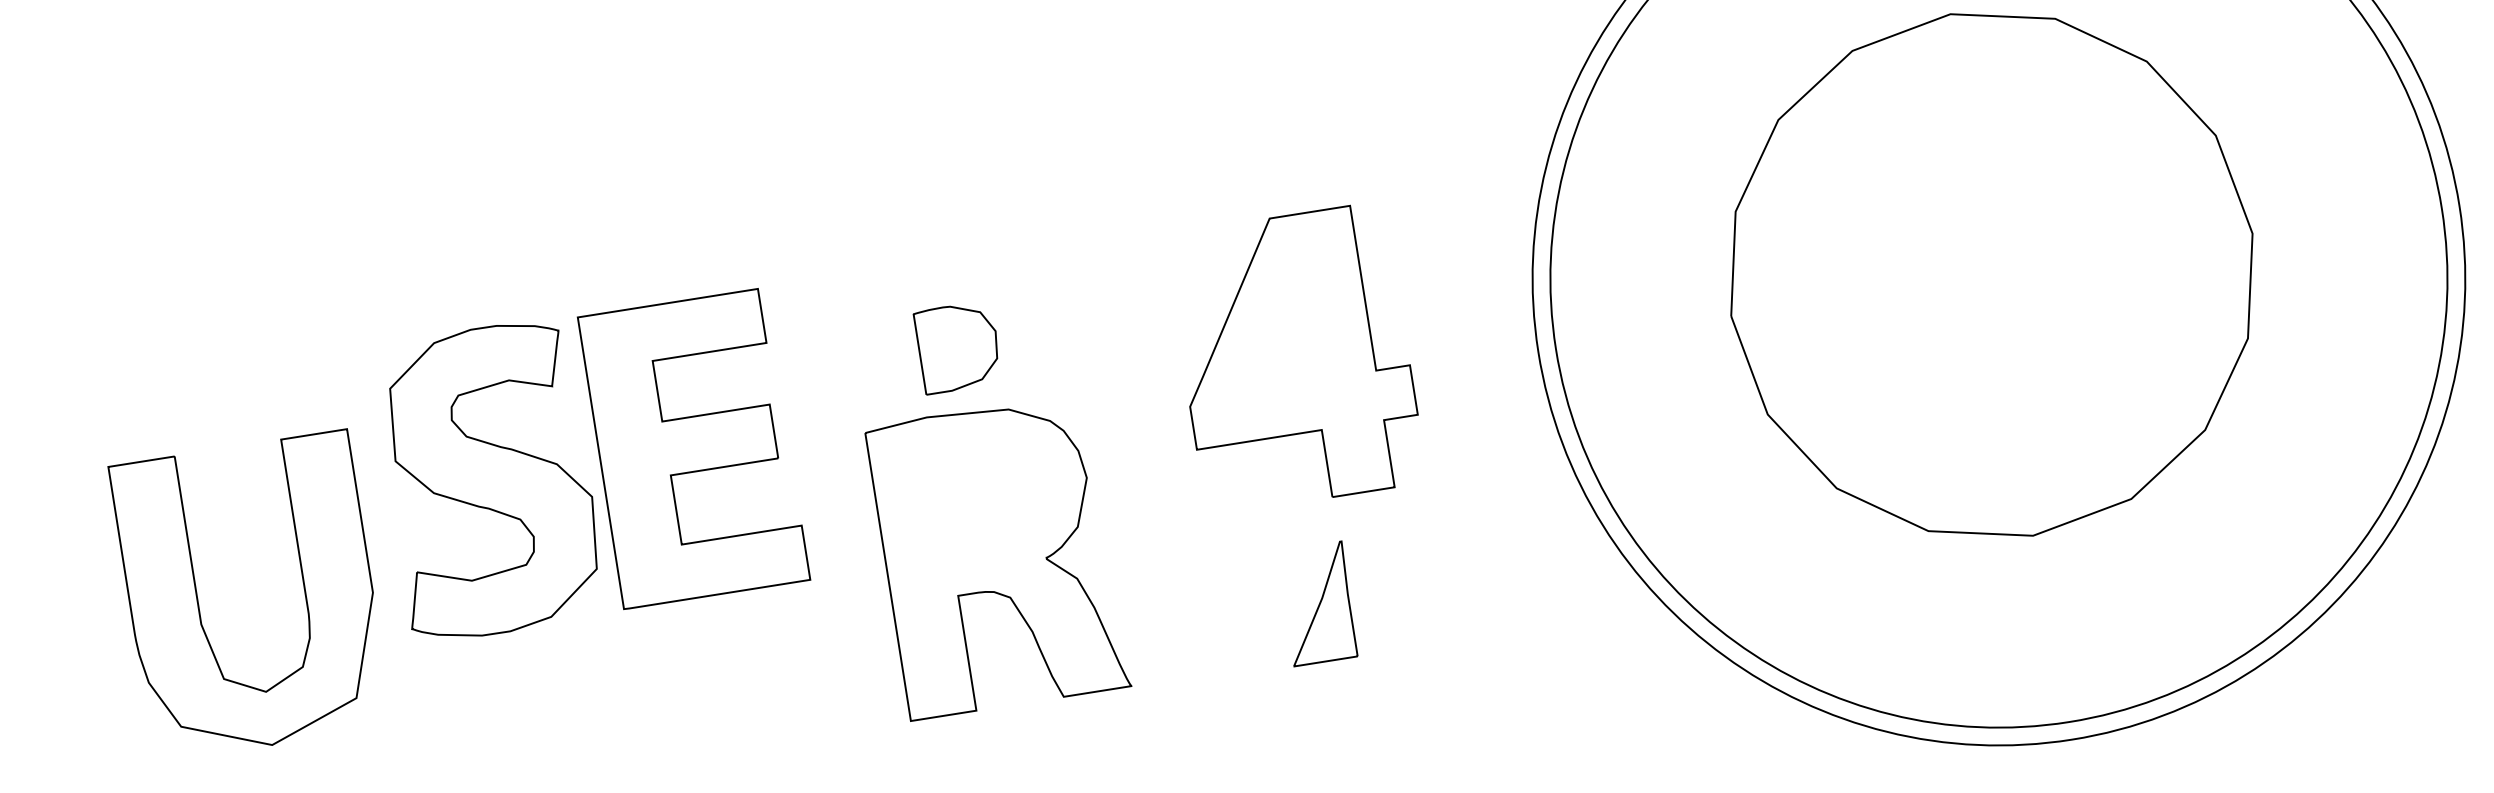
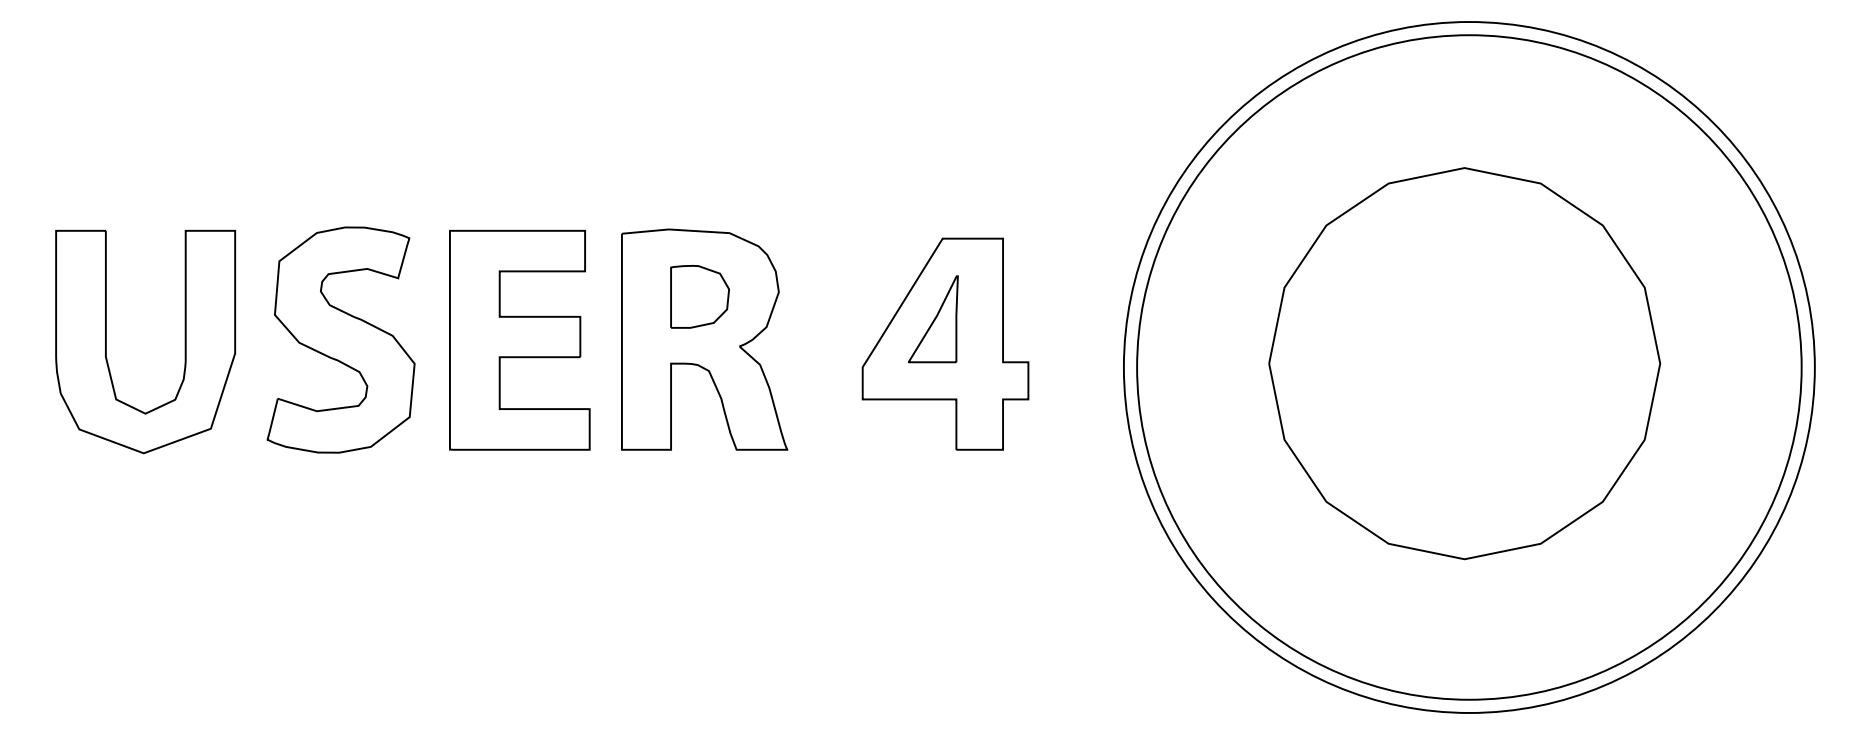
part: (693, 447) -> (519, 339), moved
part: (997, 556) -> (704, 339), moved
part: (198, 603) -> (106, 341), moved
part: (1318, 604) -> (933, 319), moved

